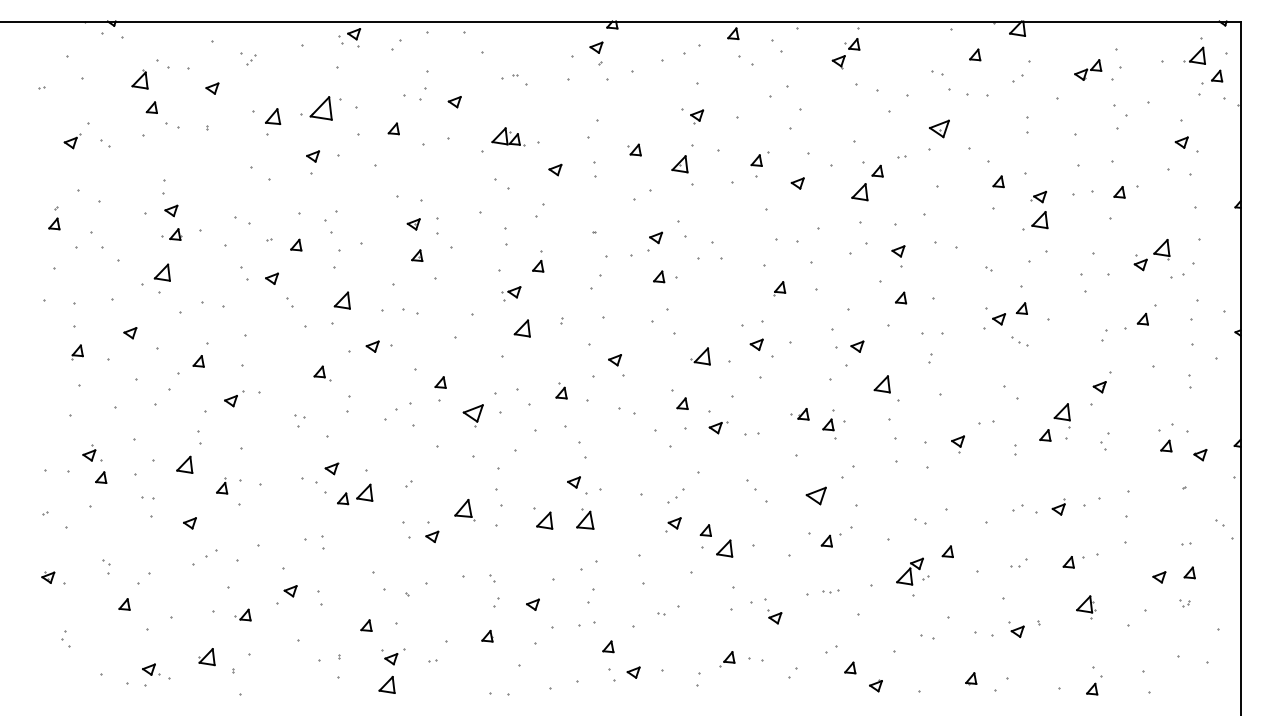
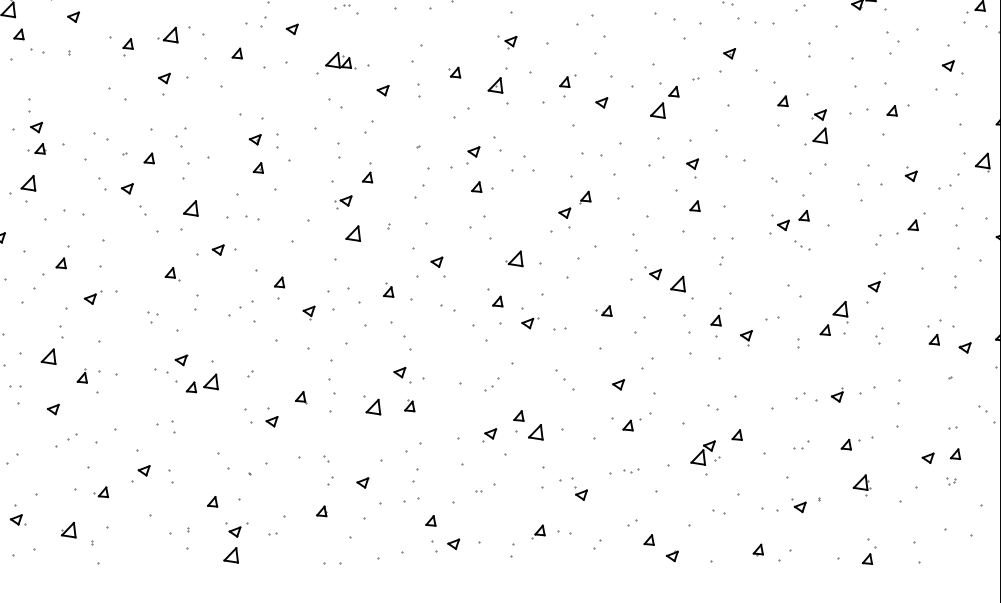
part: (316, 108) -> (167, 35), size x0.71
part: (272, 122) -> (127, 47), size x0.71
part: (939, 129) -> (729, 54), size x0.62
part: (1161, 249) -> (982, 162), moved
part: (756, 344) -> (564, 212), moved
part: (857, 346) -> (655, 274), moved
part: (473, 416) -> (309, 313), size x0.62
part: (828, 420) -> (716, 316), moved
part: (816, 495) -> (618, 384), size x0.62
part: (464, 510) -> (301, 397), size x0.62
part: (584, 519) -> (409, 406), size x0.62
part: (673, 524) -> (489, 434), moved
part: (151, 669) -> (18, 519), moved

